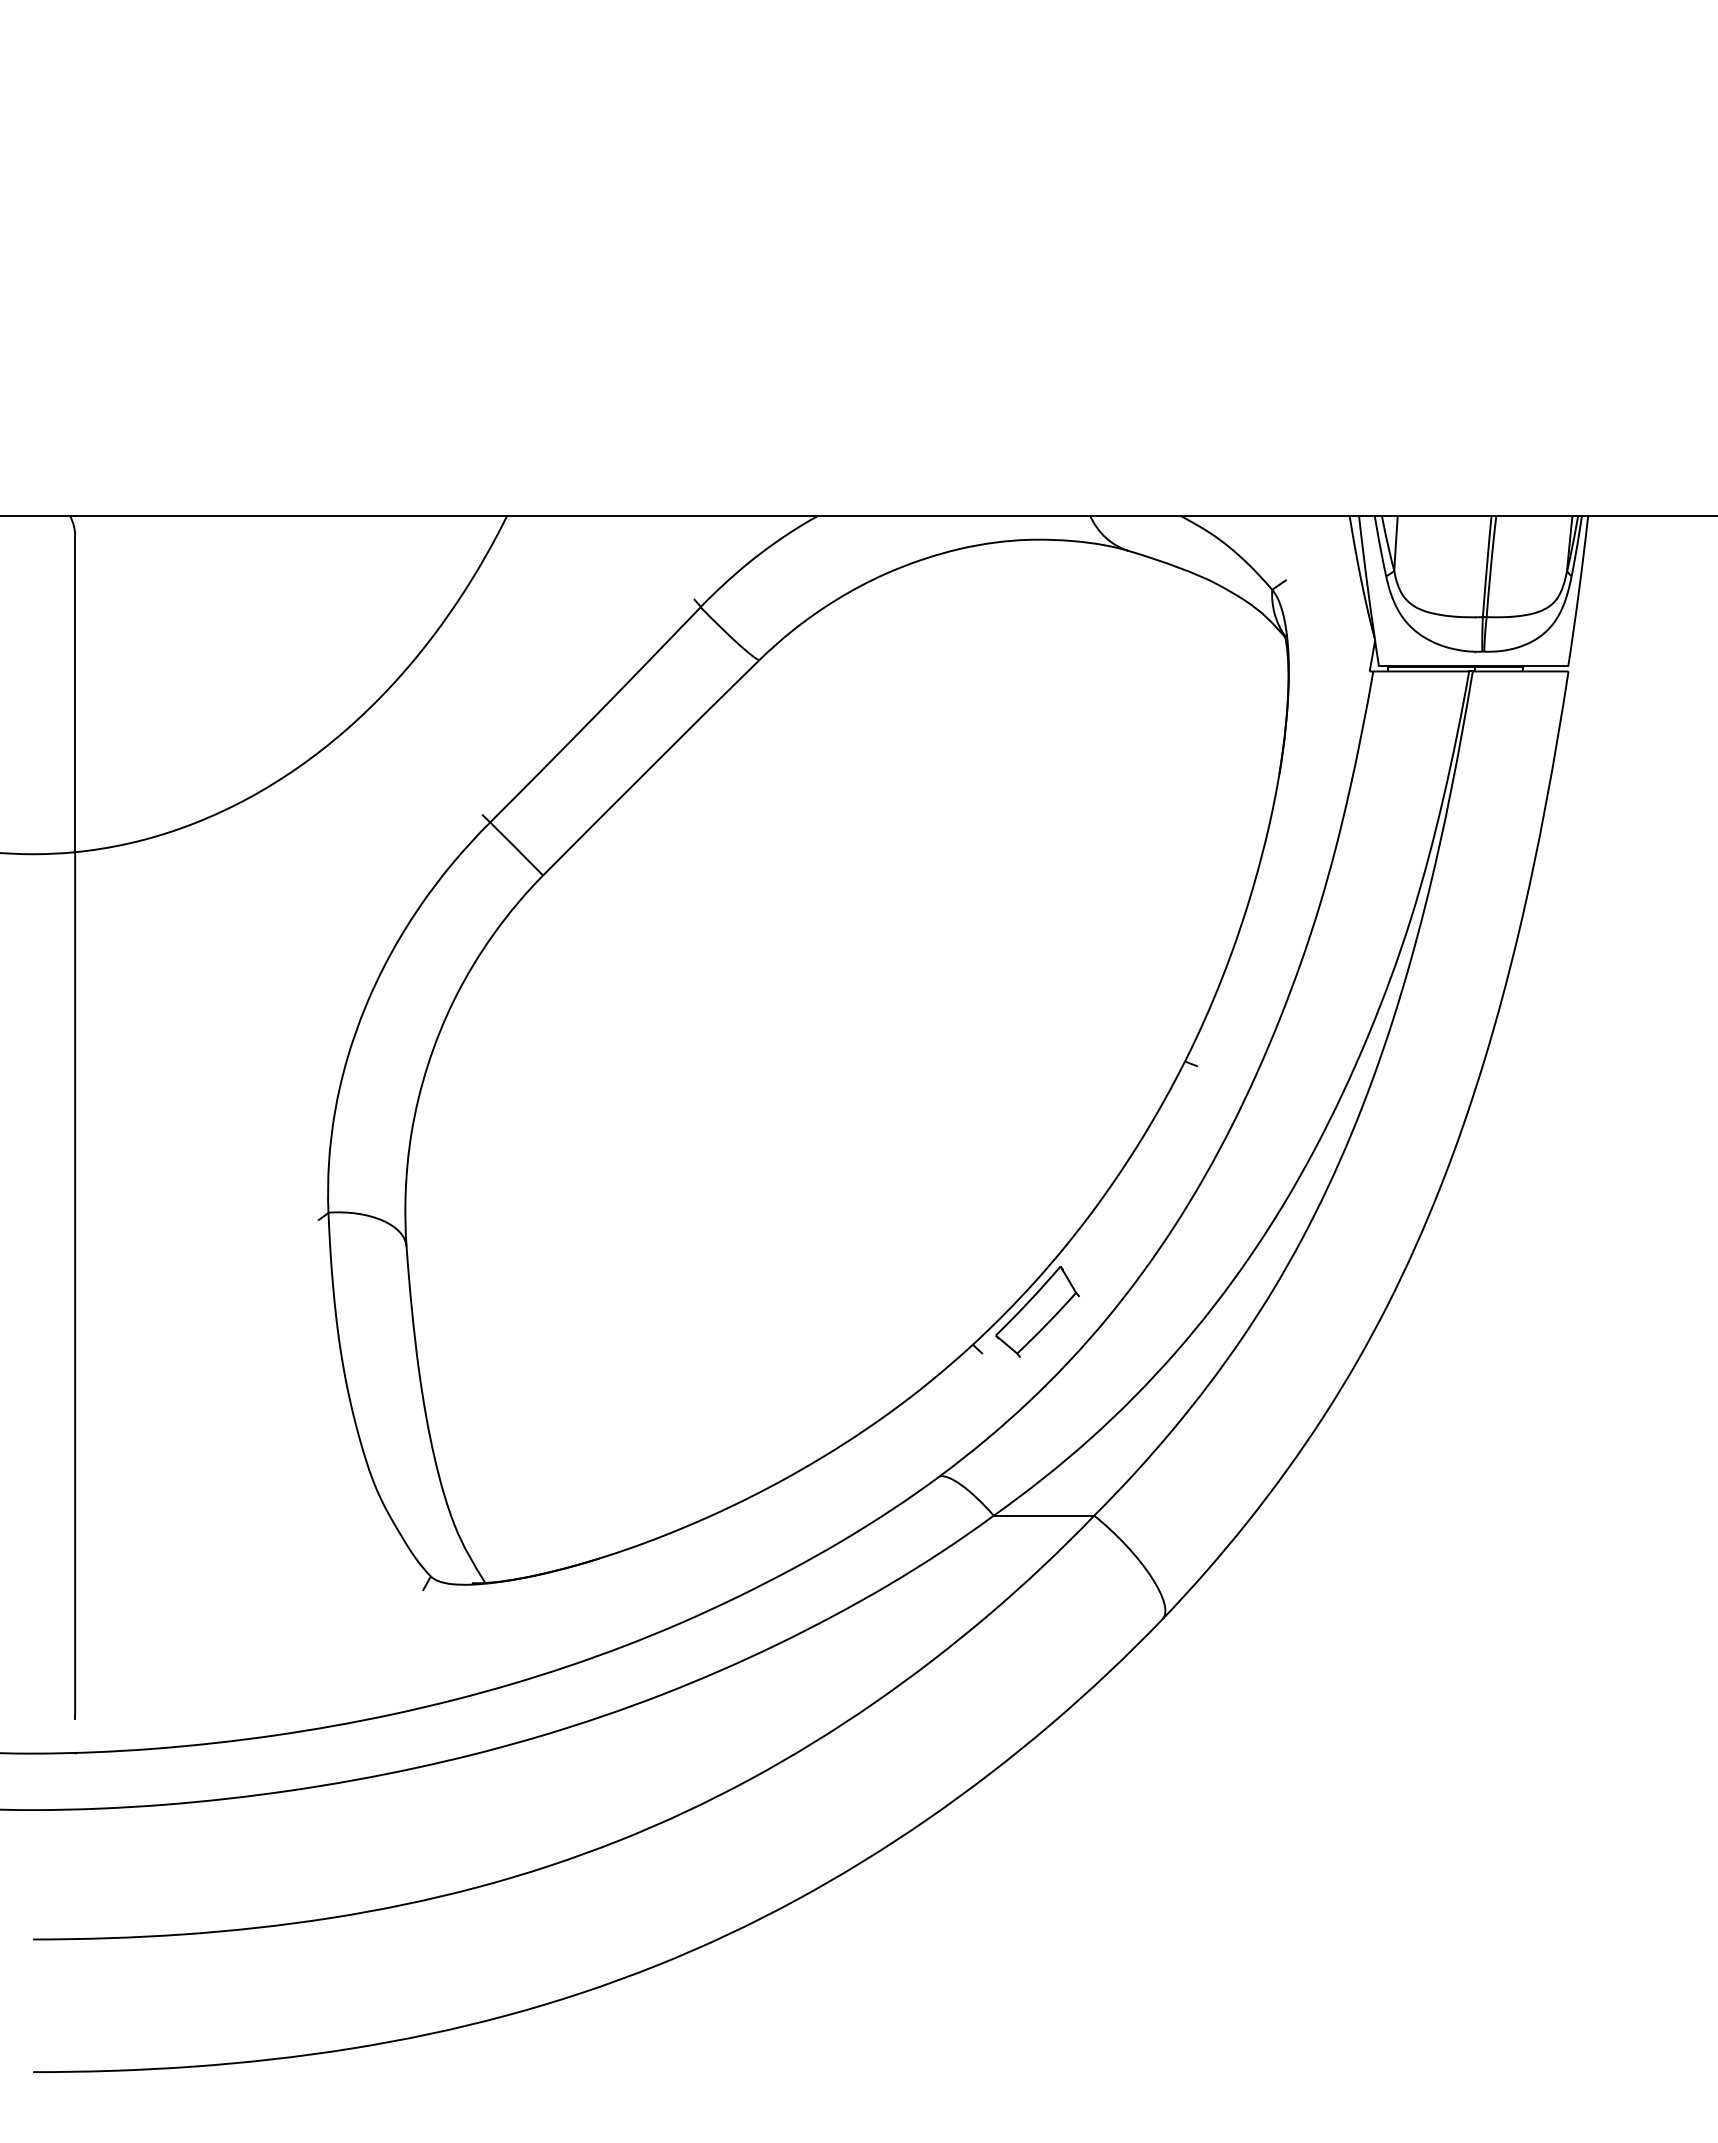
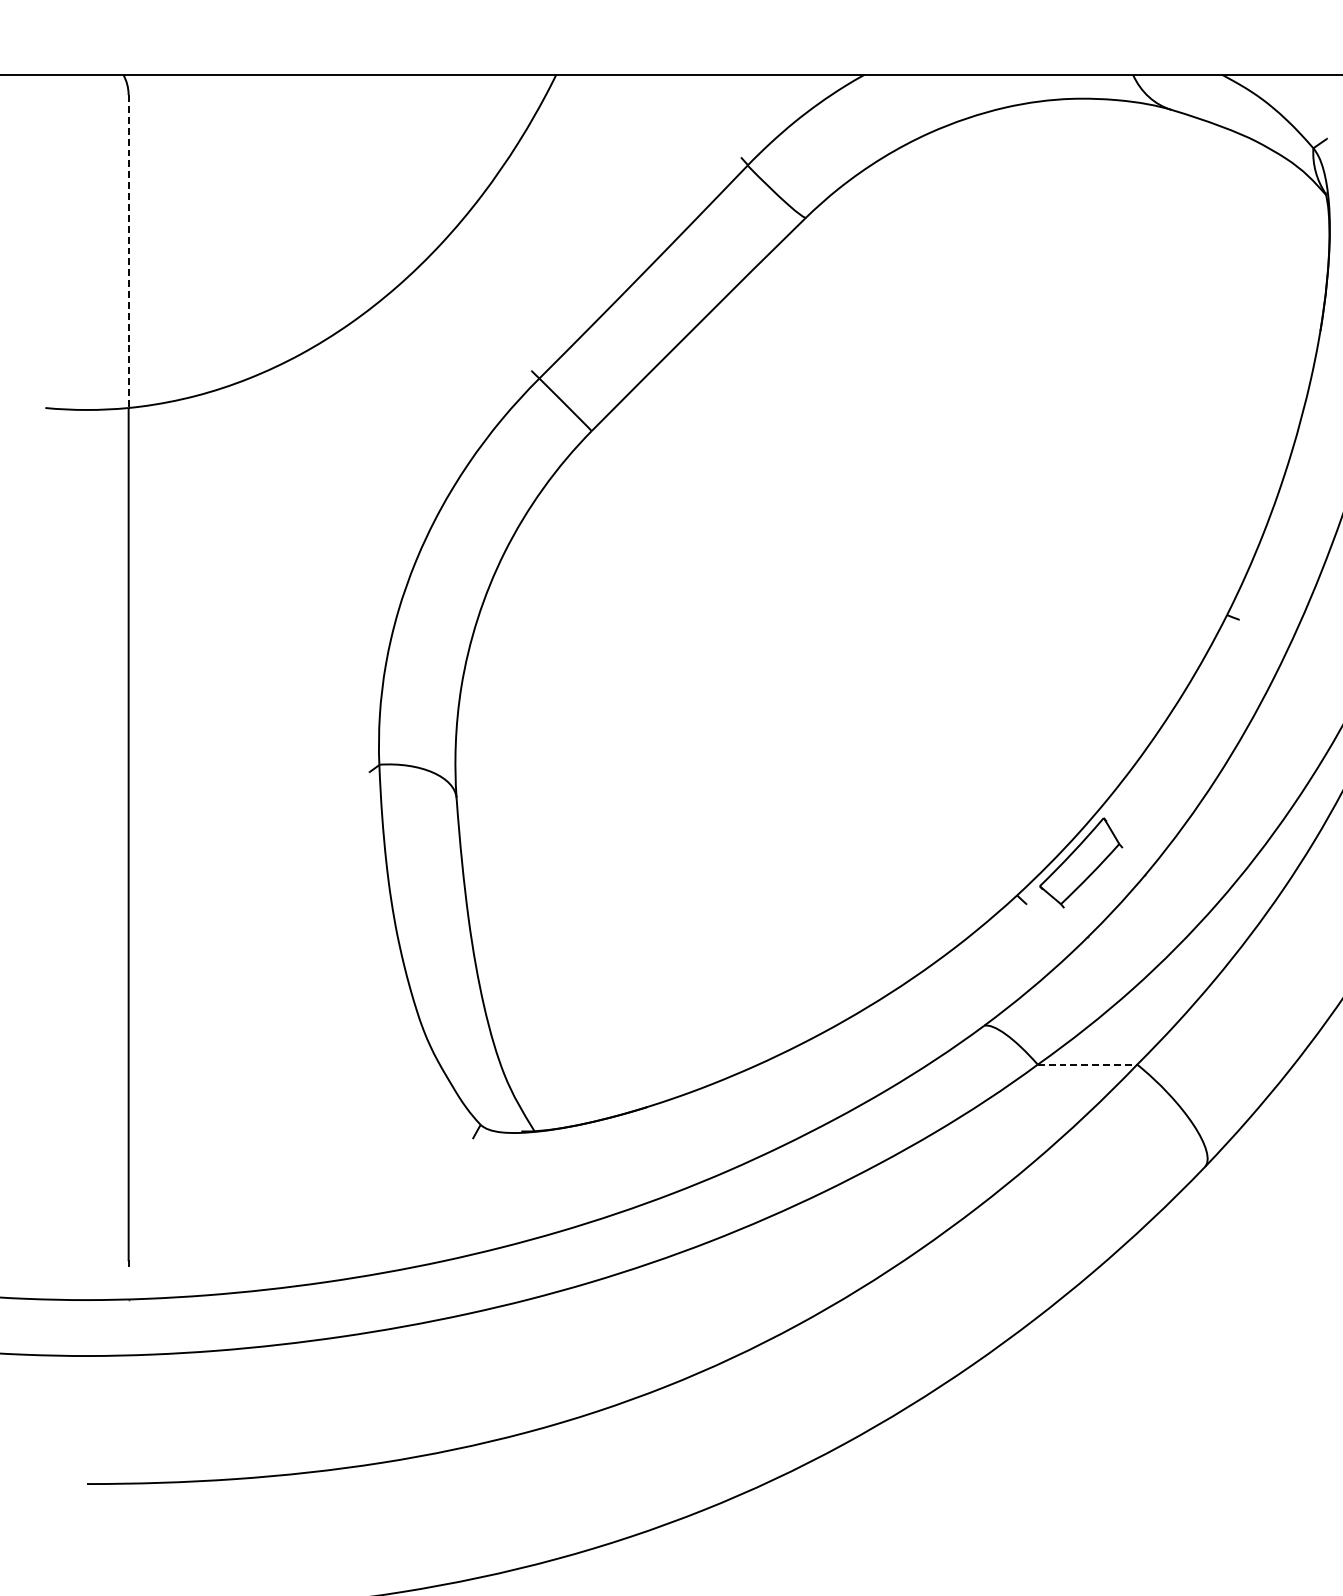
line: (75, 694) -> (128, 251), solid -> dashed
line: (1044, 1515) -> (1087, 1064), solid -> dashed

